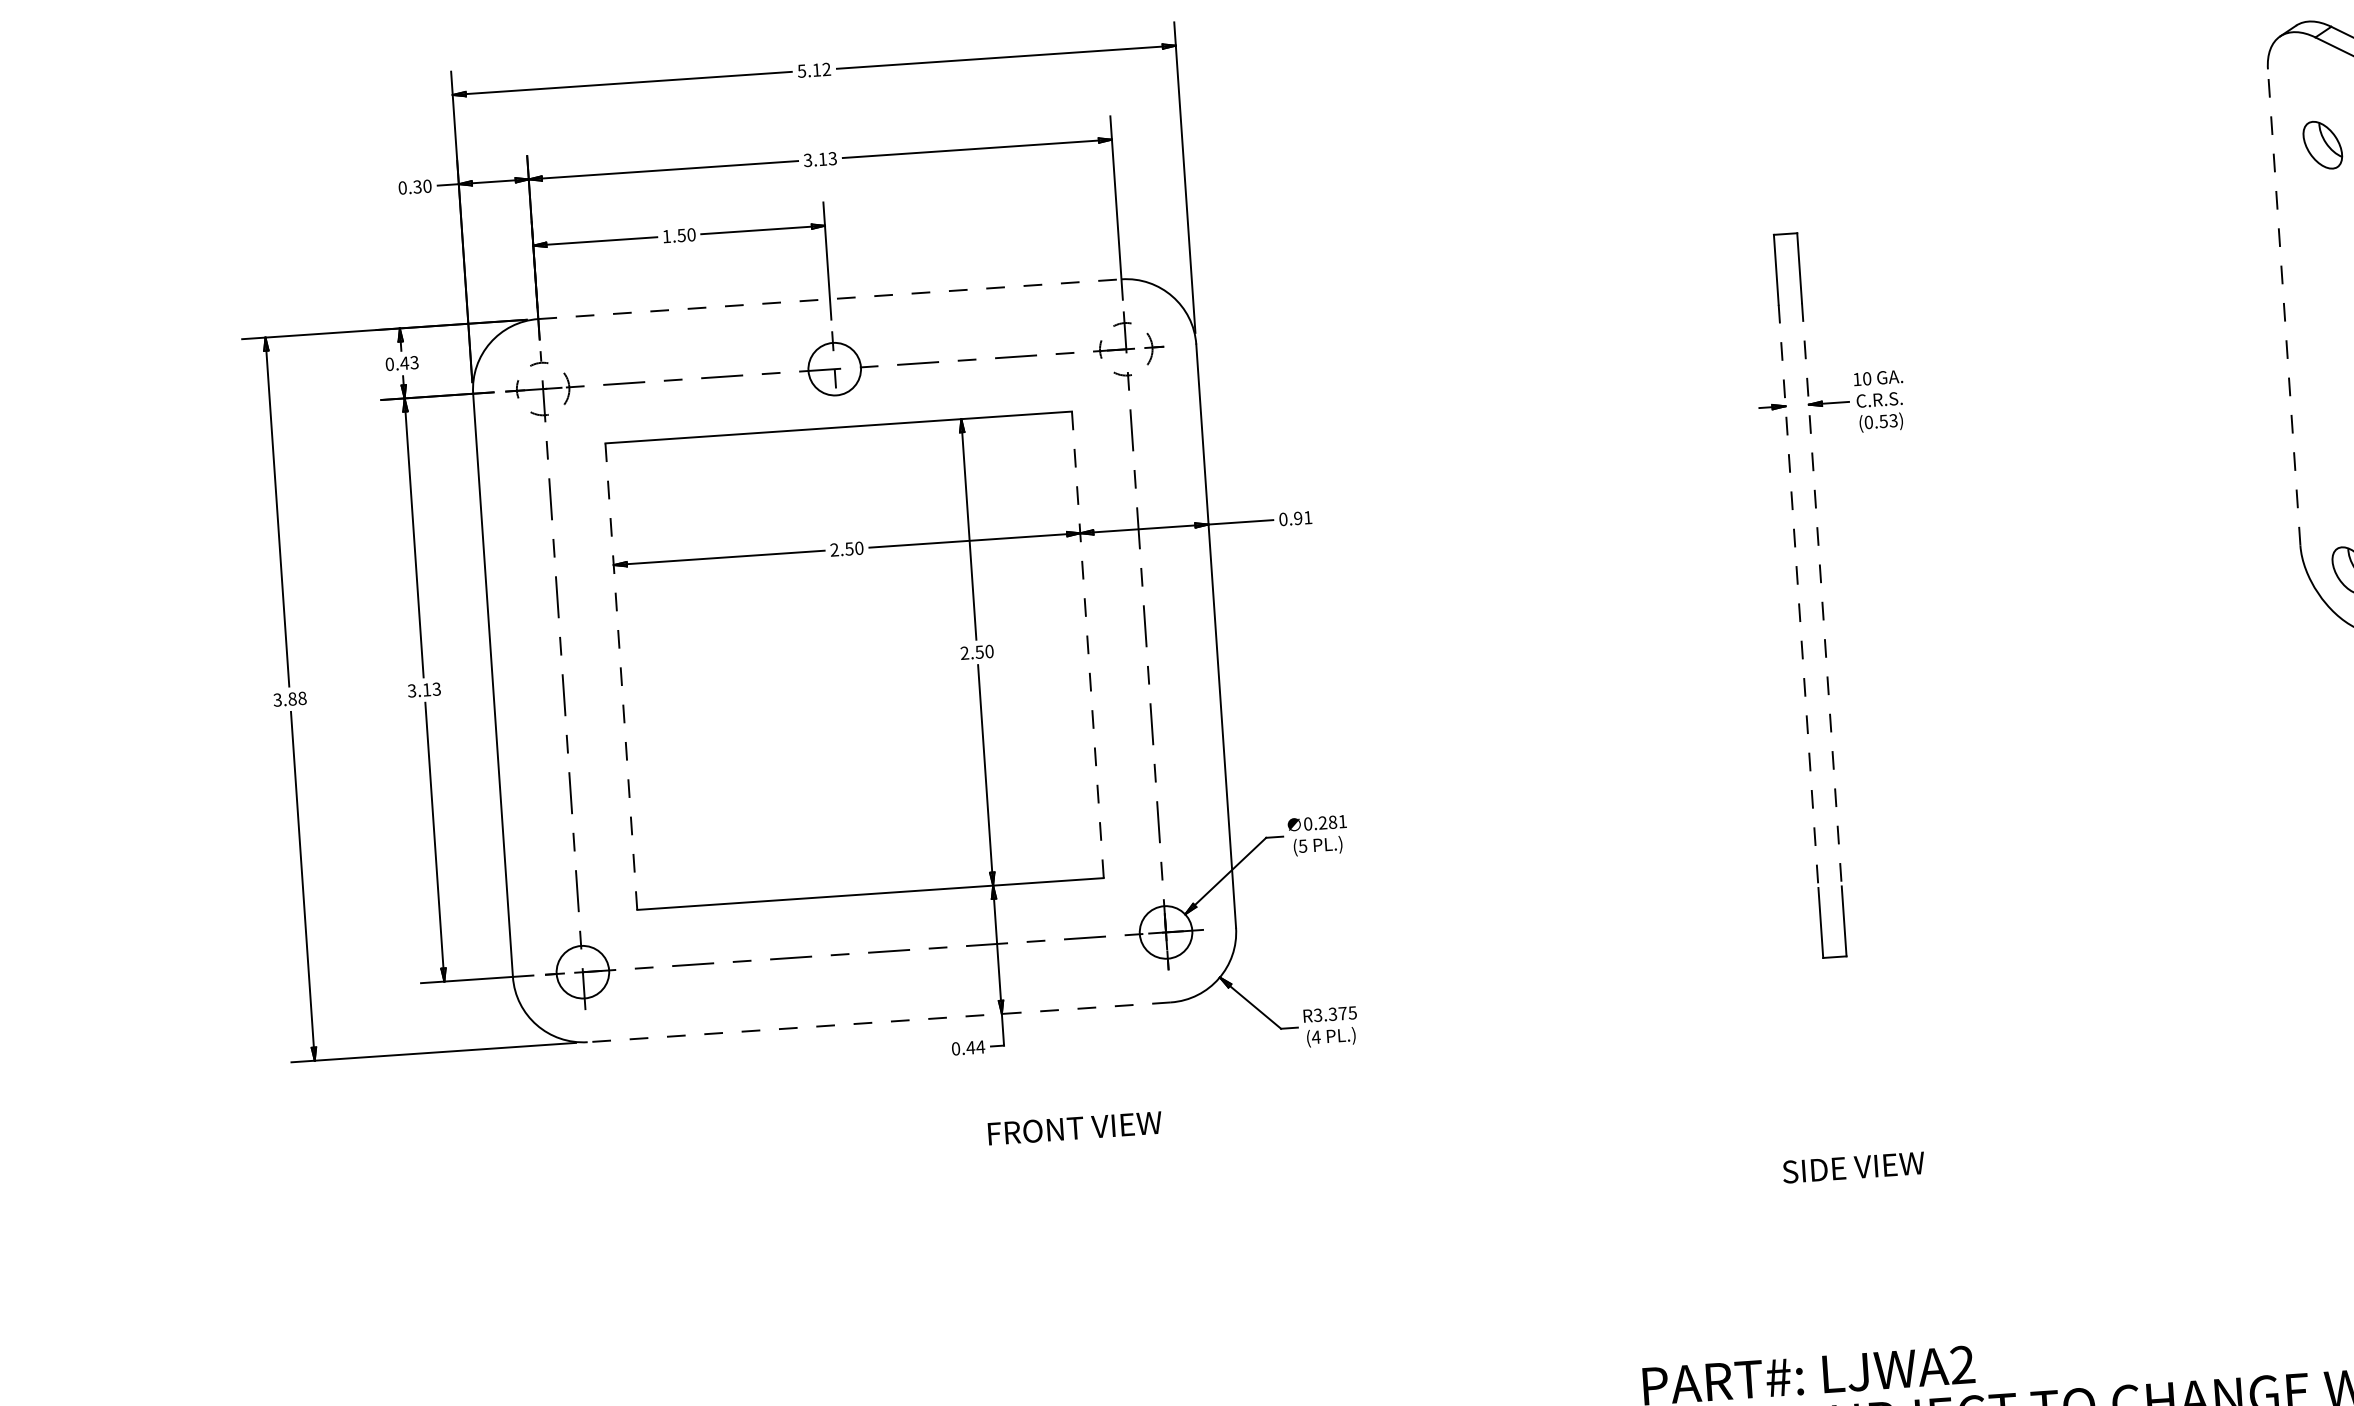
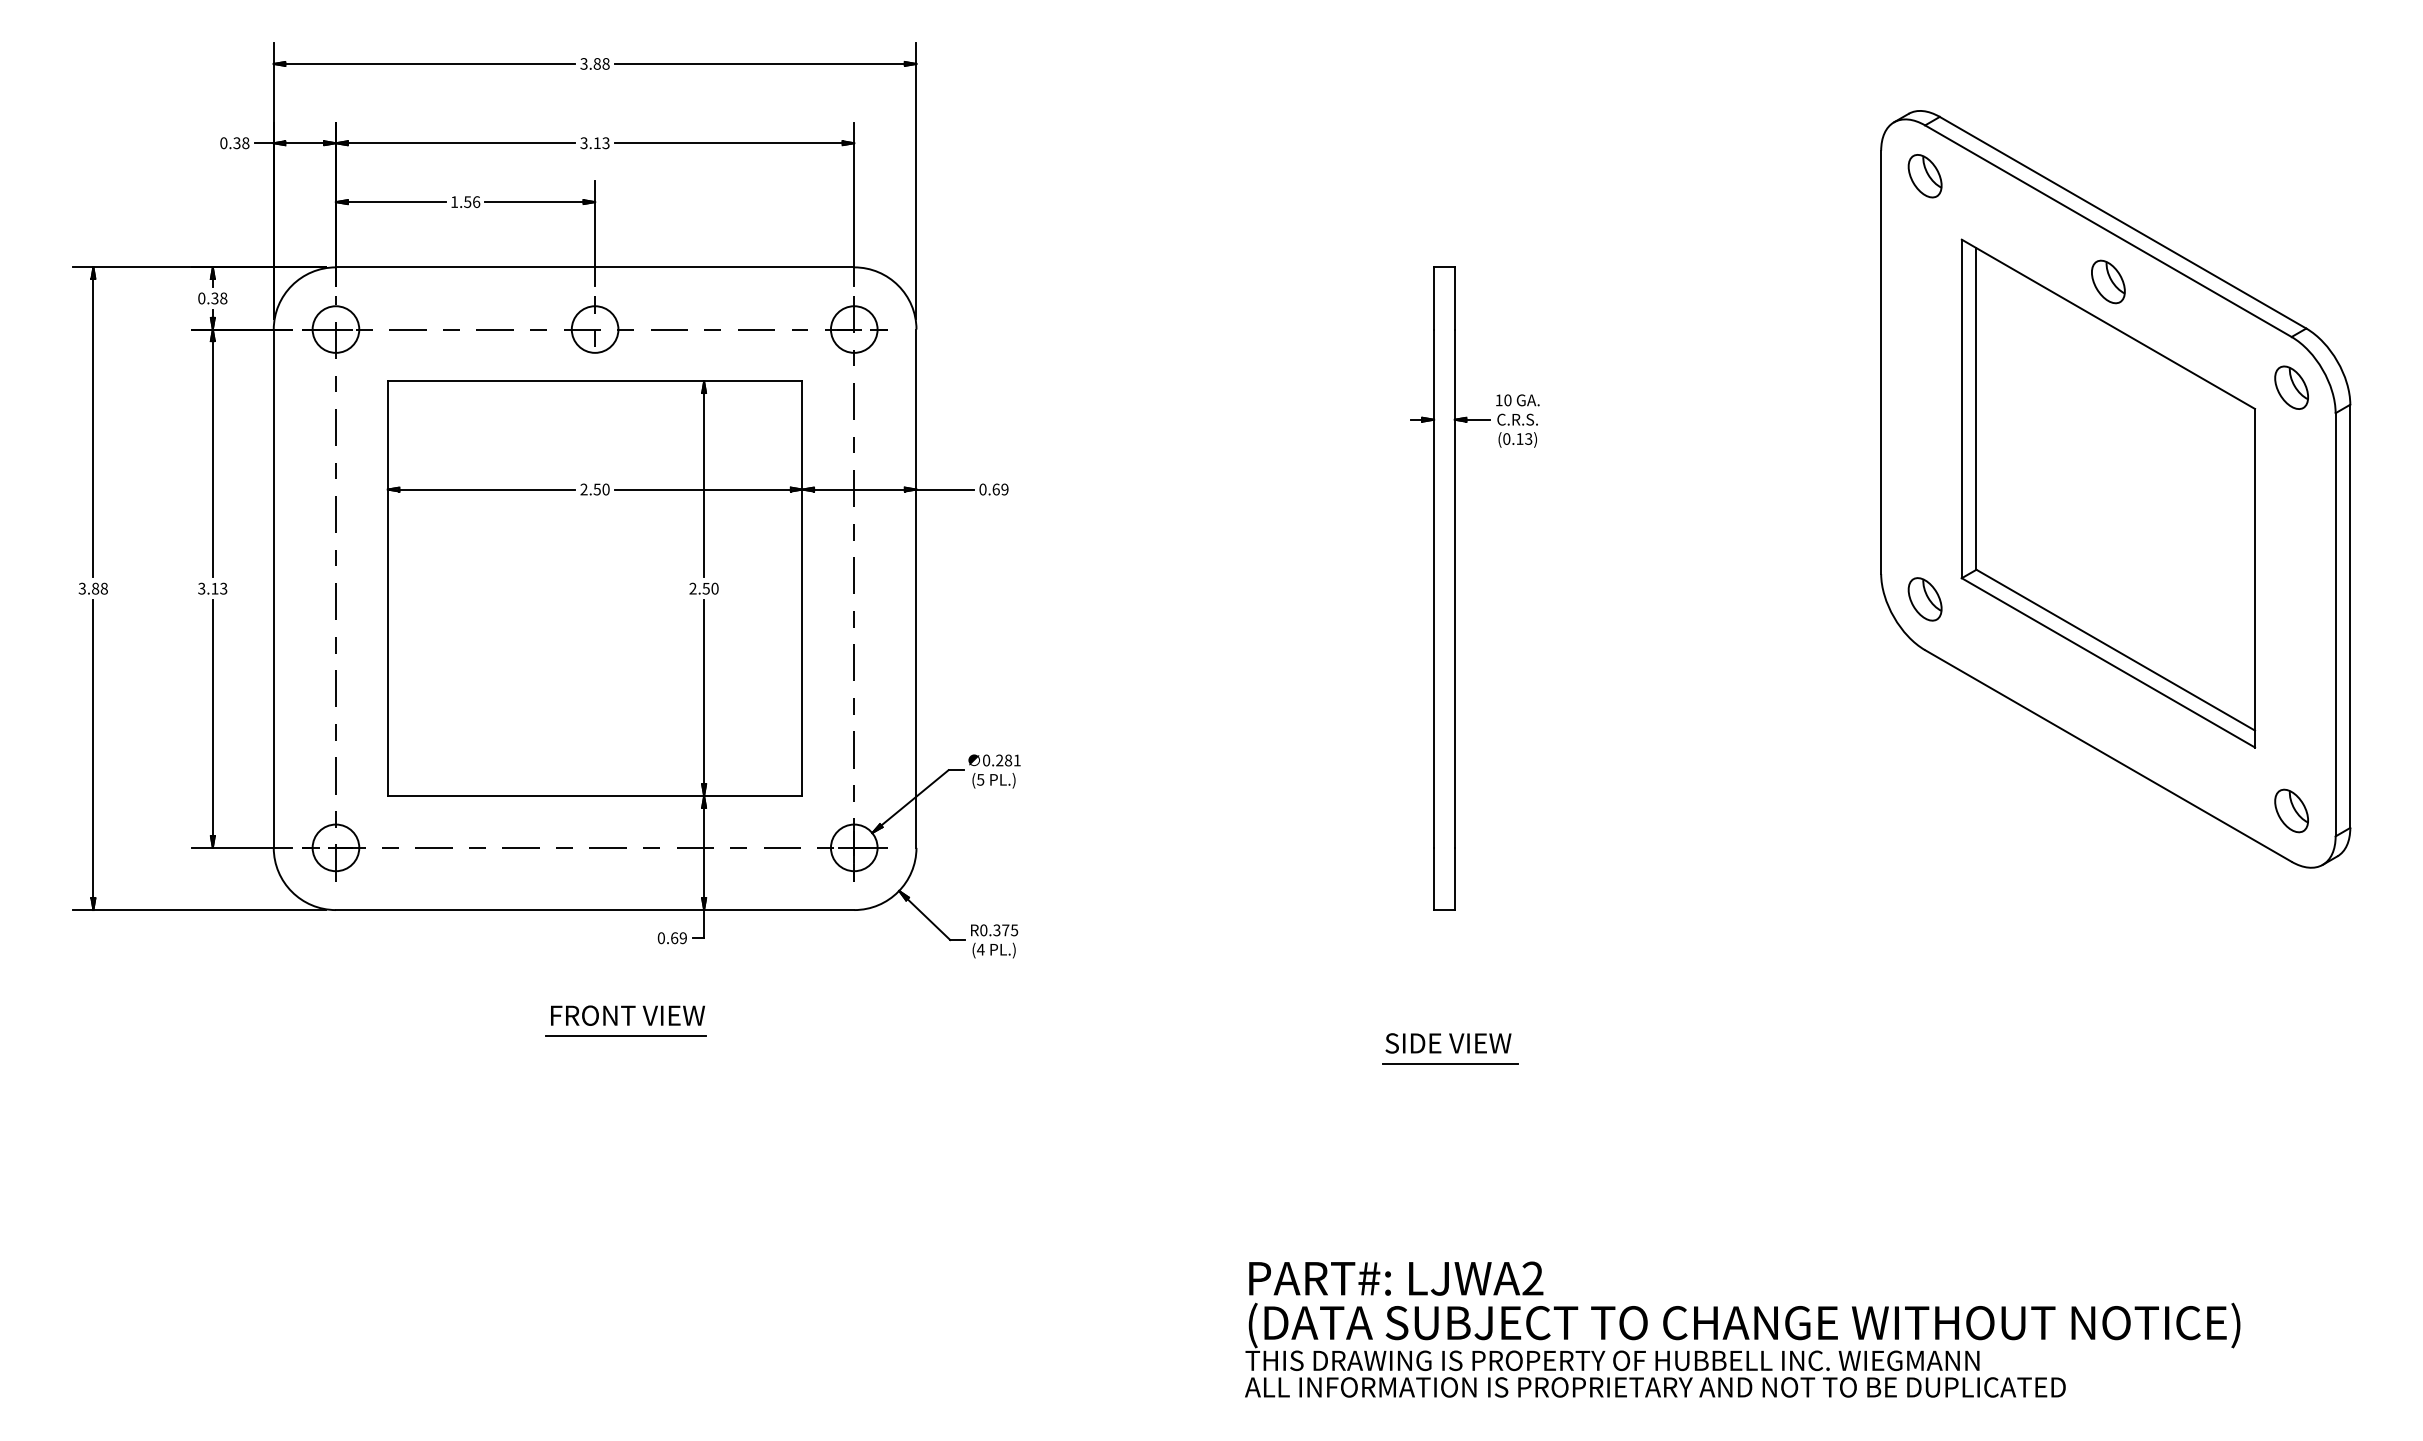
text: (813, 69) -> (594, 63), 5.12 -> 3.88
part: (2322, 145) -> (1924, 176), moved
text: (427, 185) -> (245, 142), 0.30 -> 0.38
text: (691, 234) -> (476, 201), 1.50 -> 1.56
line: (830, 299) -> (595, 267), dashed -> solid
line: (2284, 307) -> (1881, 362), dashed -> solid
circle: (1125, 349) -> (853, 329), dashed -> solid
text: (409, 363) -> (219, 298), 0.43 -> 0.38
circle: (542, 389) -> (335, 329), dashed -> solid
text: (1883, 420) -> (1519, 438), (0.53) -> (0.13)
text: (1303, 518) -> (1000, 489), 0.91 -> 0.69
line: (1821, 595) -> (1454, 589), dashed -> solid
line: (1799, 597) -> (1434, 589), dashed -> solid
line: (1087, 644) -> (802, 588), dashed -> solid
line: (621, 677) -> (387, 589), dashed -> solid
text: (1317, 1015) -> (983, 930), R3.375 -> R0.375
line: (878, 1022) -> (594, 910), dashed -> solid
text: (975, 1047) -> (678, 938), 0.44 -> 0.69
text: (1074, 1128) -> (627, 1015), moved
line: (1853, 1129) -> (1450, 1063), added
line: (924, 1161) -> (626, 1035), added
text: (1853, 1167) -> (1448, 1043), moved

